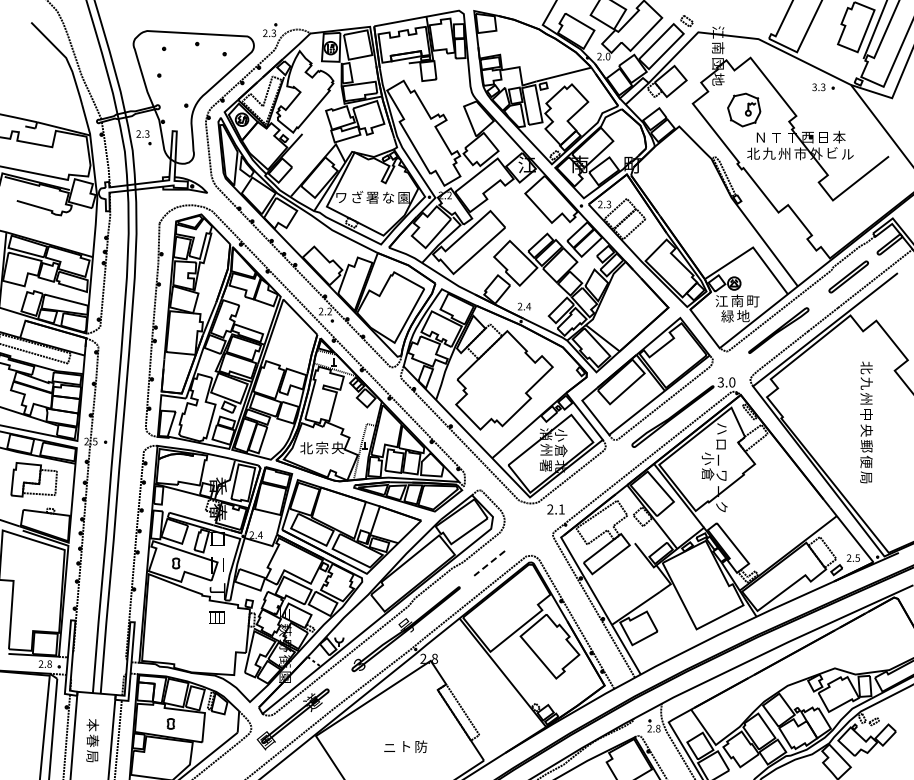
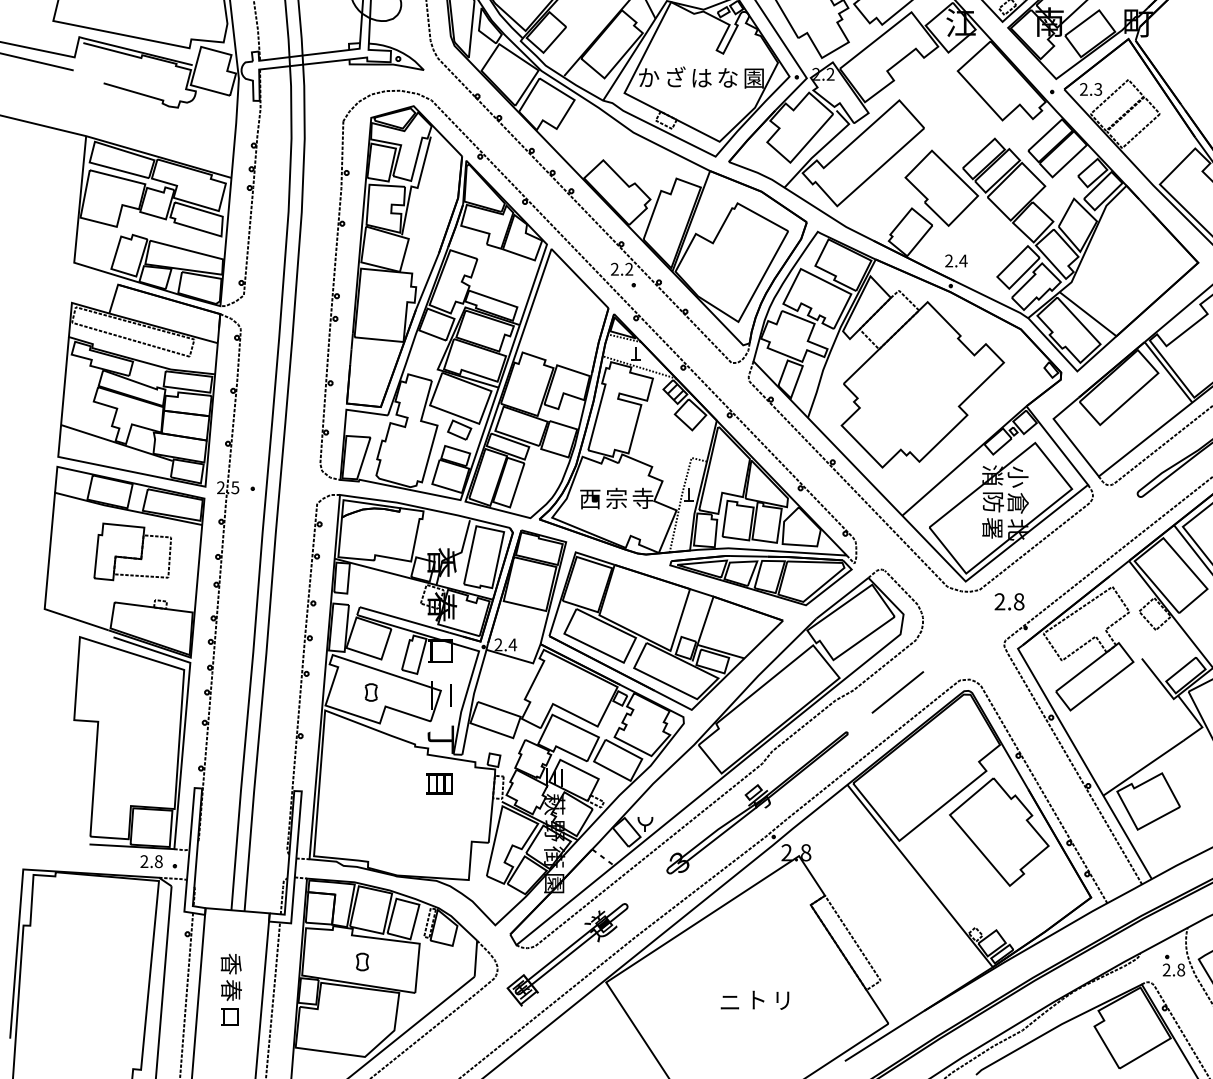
text: (341, 197) -> (649, 77), ワ -> か
text: (372, 197) -> (701, 77), 署 -> は
text: (306, 448) -> (590, 499), 北 -> 西
text: (337, 448) -> (642, 499), 央 -> 寺
text: (546, 450) -> (993, 502), 州 -> 防
text: (561, 509) -> (1018, 601), 2.1 -> 2.8
line: (489, 563) -> (897, 692), dashed -> solid
text: (92, 725) -> (230, 964), 本 -> 香
text: (421, 746) -> (783, 999), 防 -> リ
text: (92, 756) -> (230, 1016), 局 -> 口

